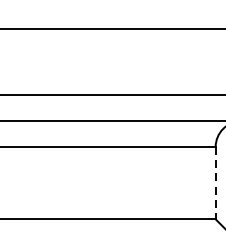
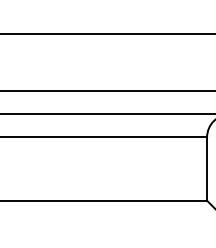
line: (216, 183) -> (207, 169), dashed -> solid

